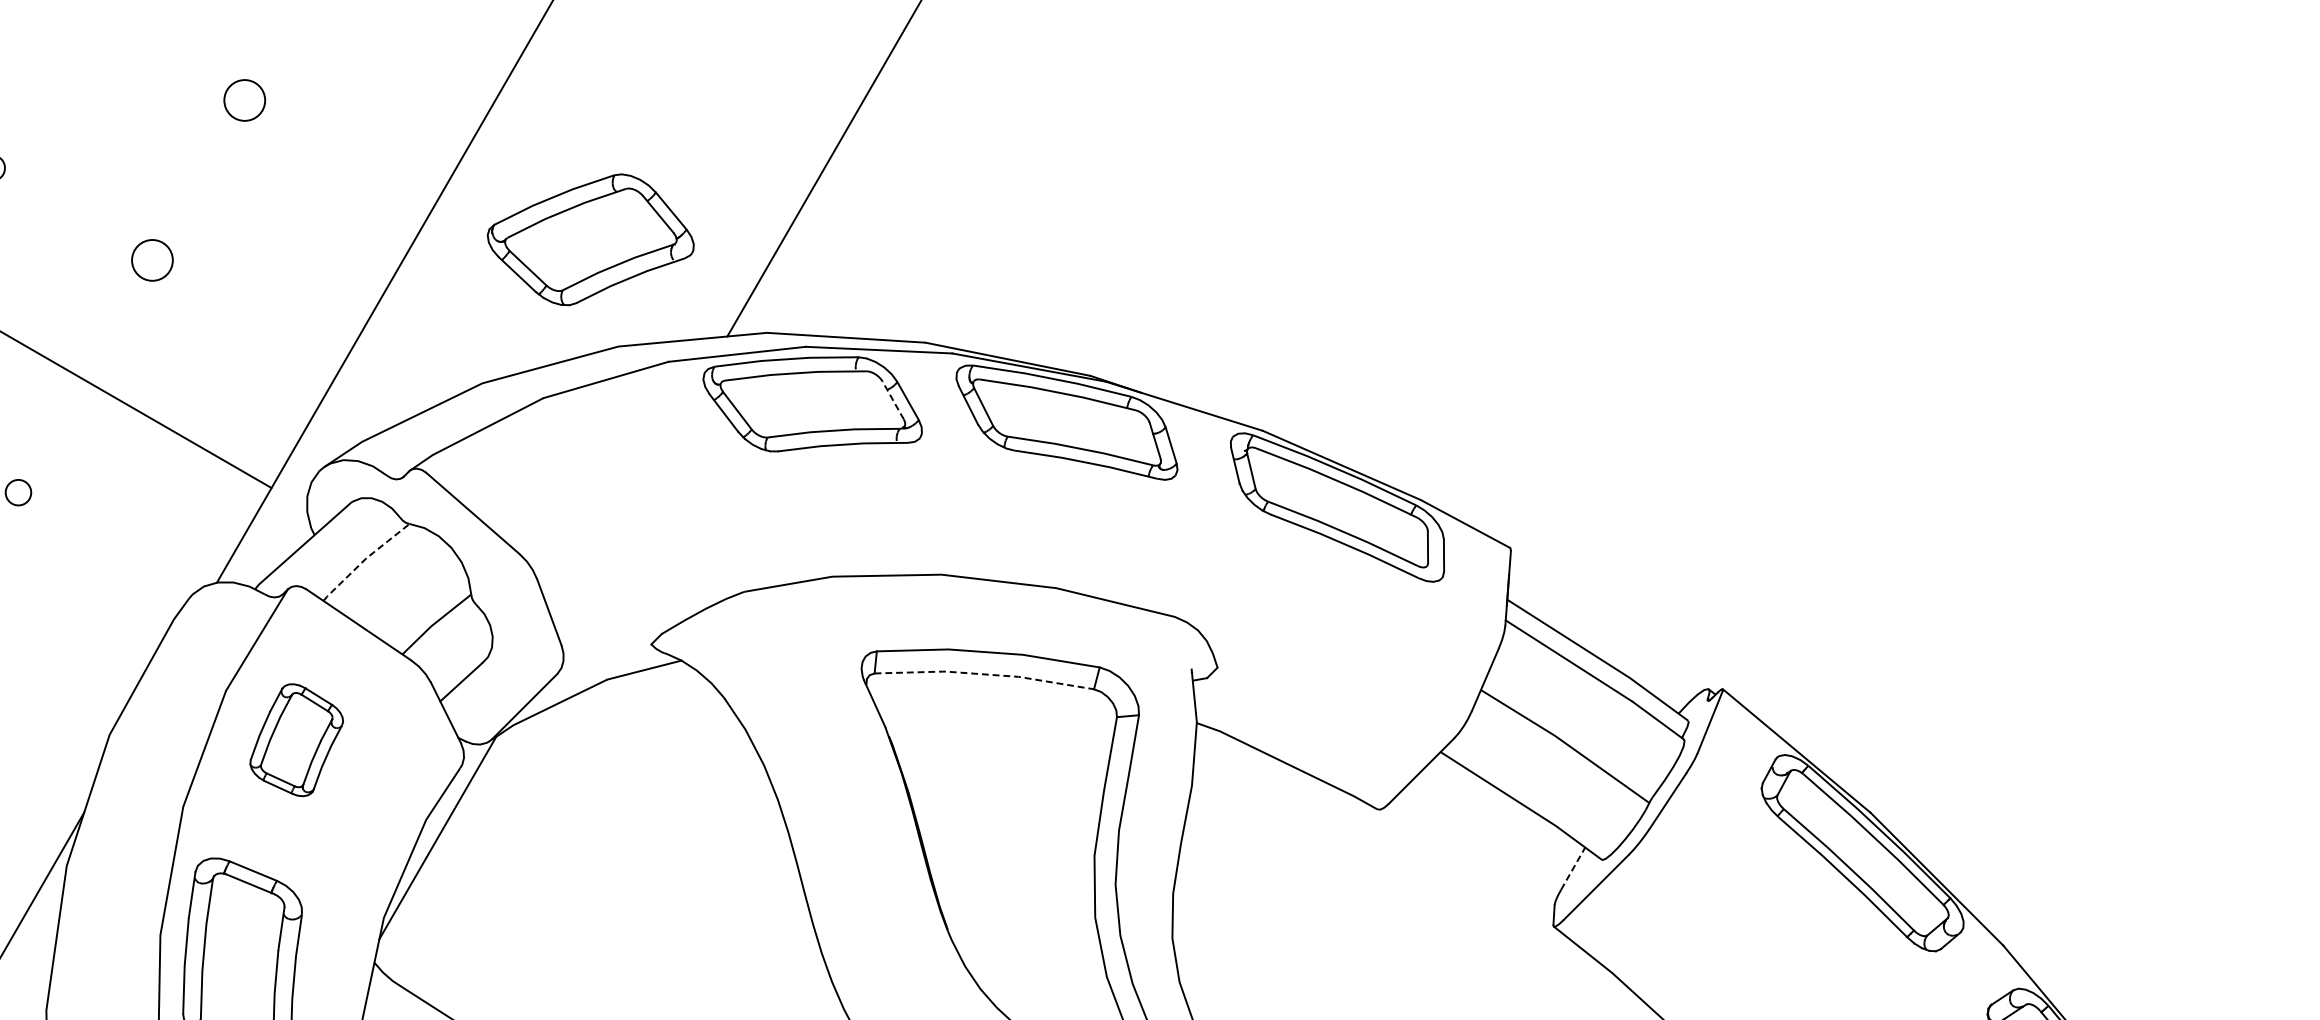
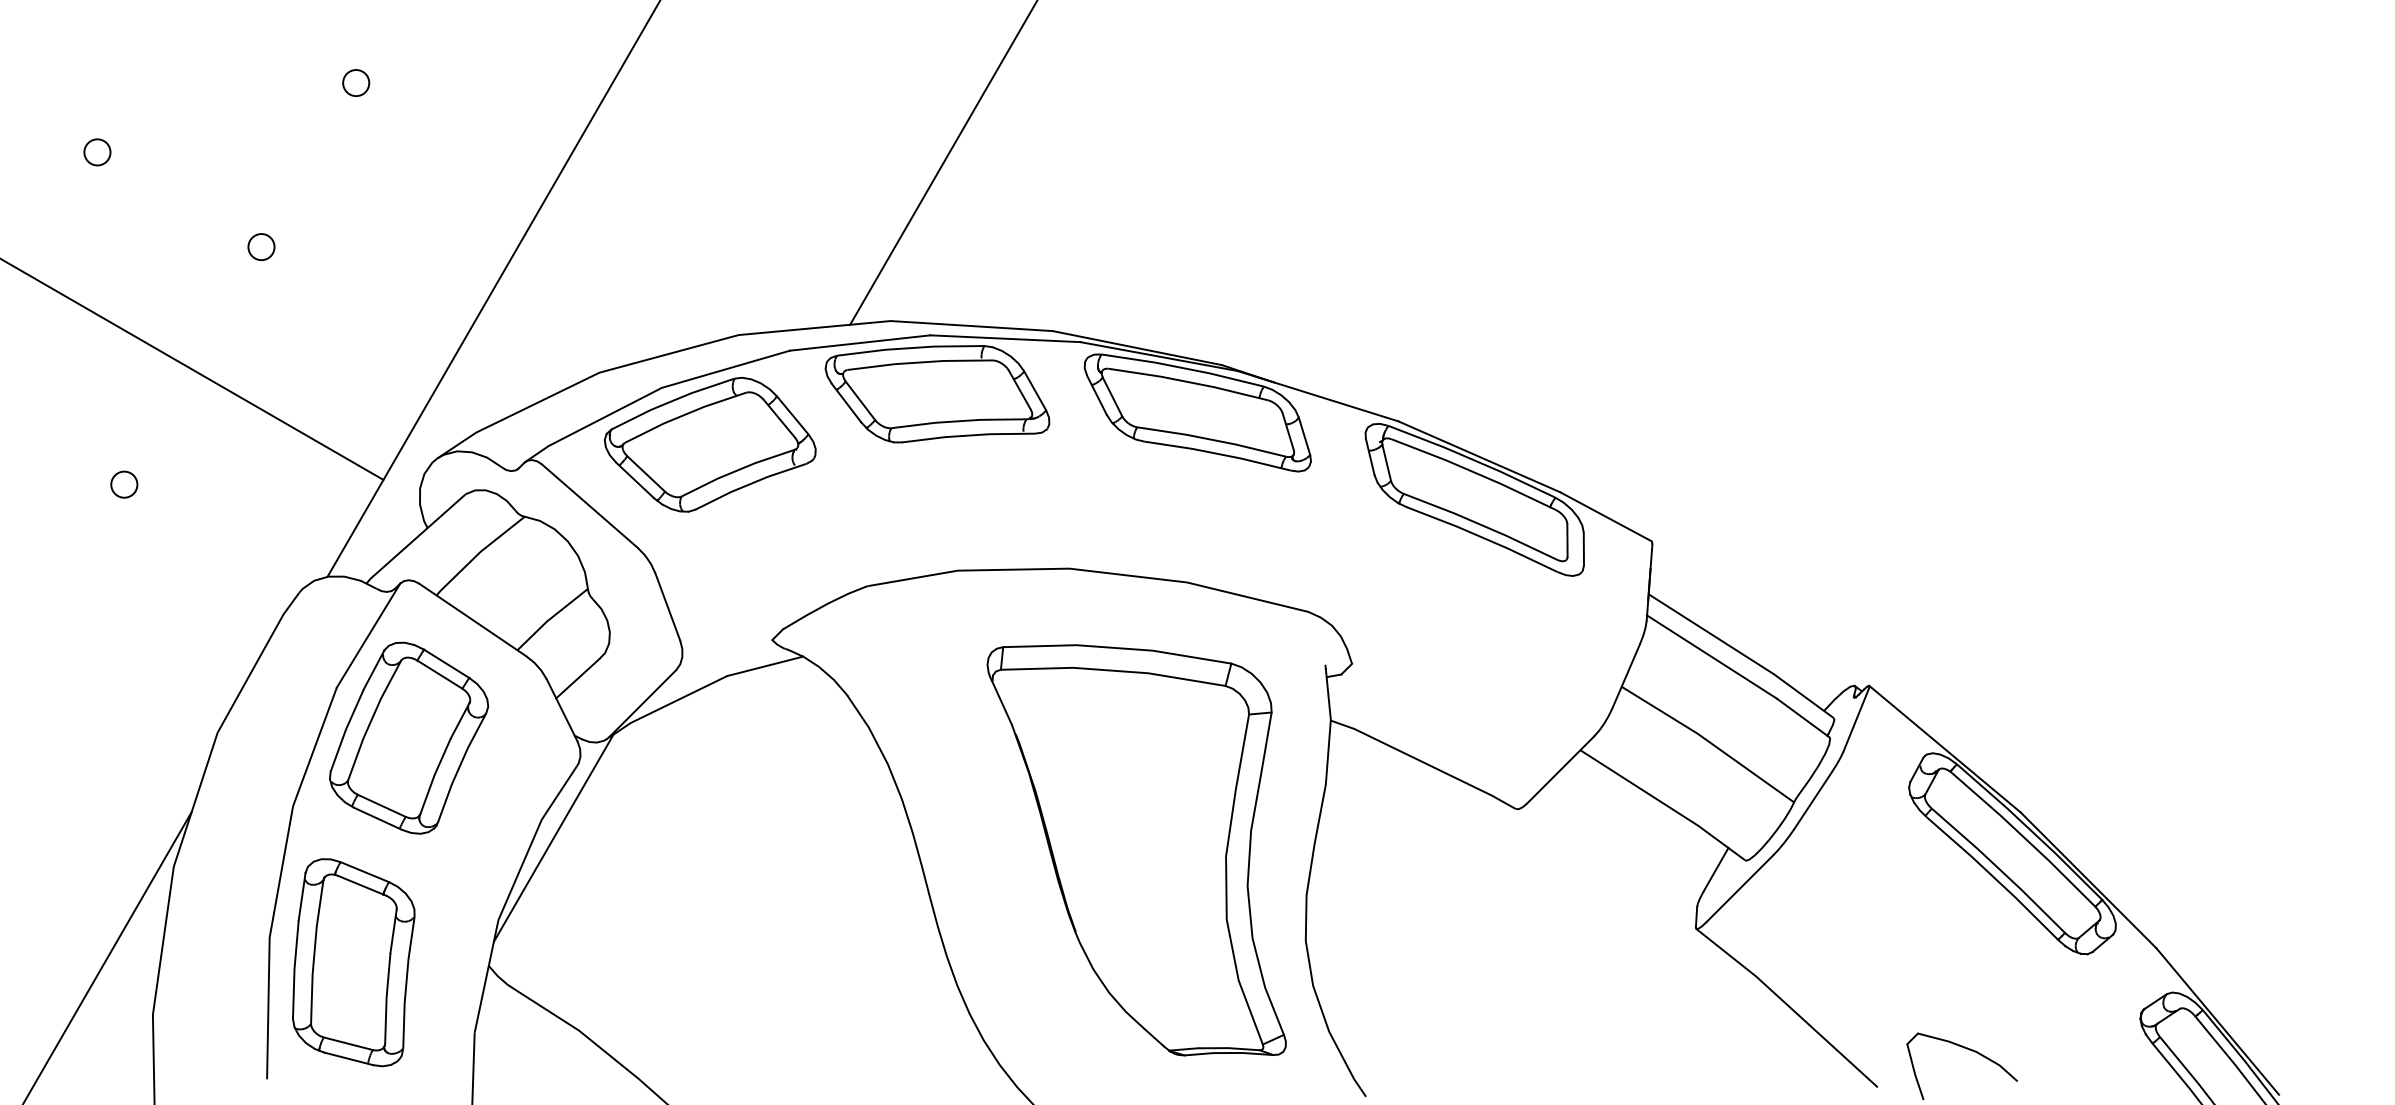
circle: (245, 99) -> (356, 82), size x0.62
part: (590, 239) -> (710, 444), moved
circle: (152, 261) -> (261, 247), size x0.62
line: (892, 399) -> (1019, 389), dashed -> solid
line: (364, 559) -> (478, 553), dashed -> solid
line: (984, 674) -> (1113, 670), dashed -> solid
part: (296, 739) -> (409, 737), size x1.67
line: (1573, 868) -> (1716, 869), dashed -> solid

